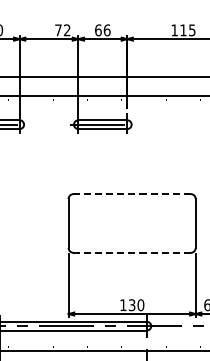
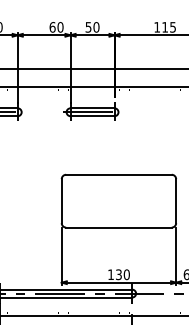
text: (62, 30) -> (56, 27), 72 -> 60
text: (102, 30) -> (92, 27), 66 -> 50
line: (132, 194) -> (119, 175), dashed -> solid
line: (132, 252) -> (119, 227), dashed -> solid

